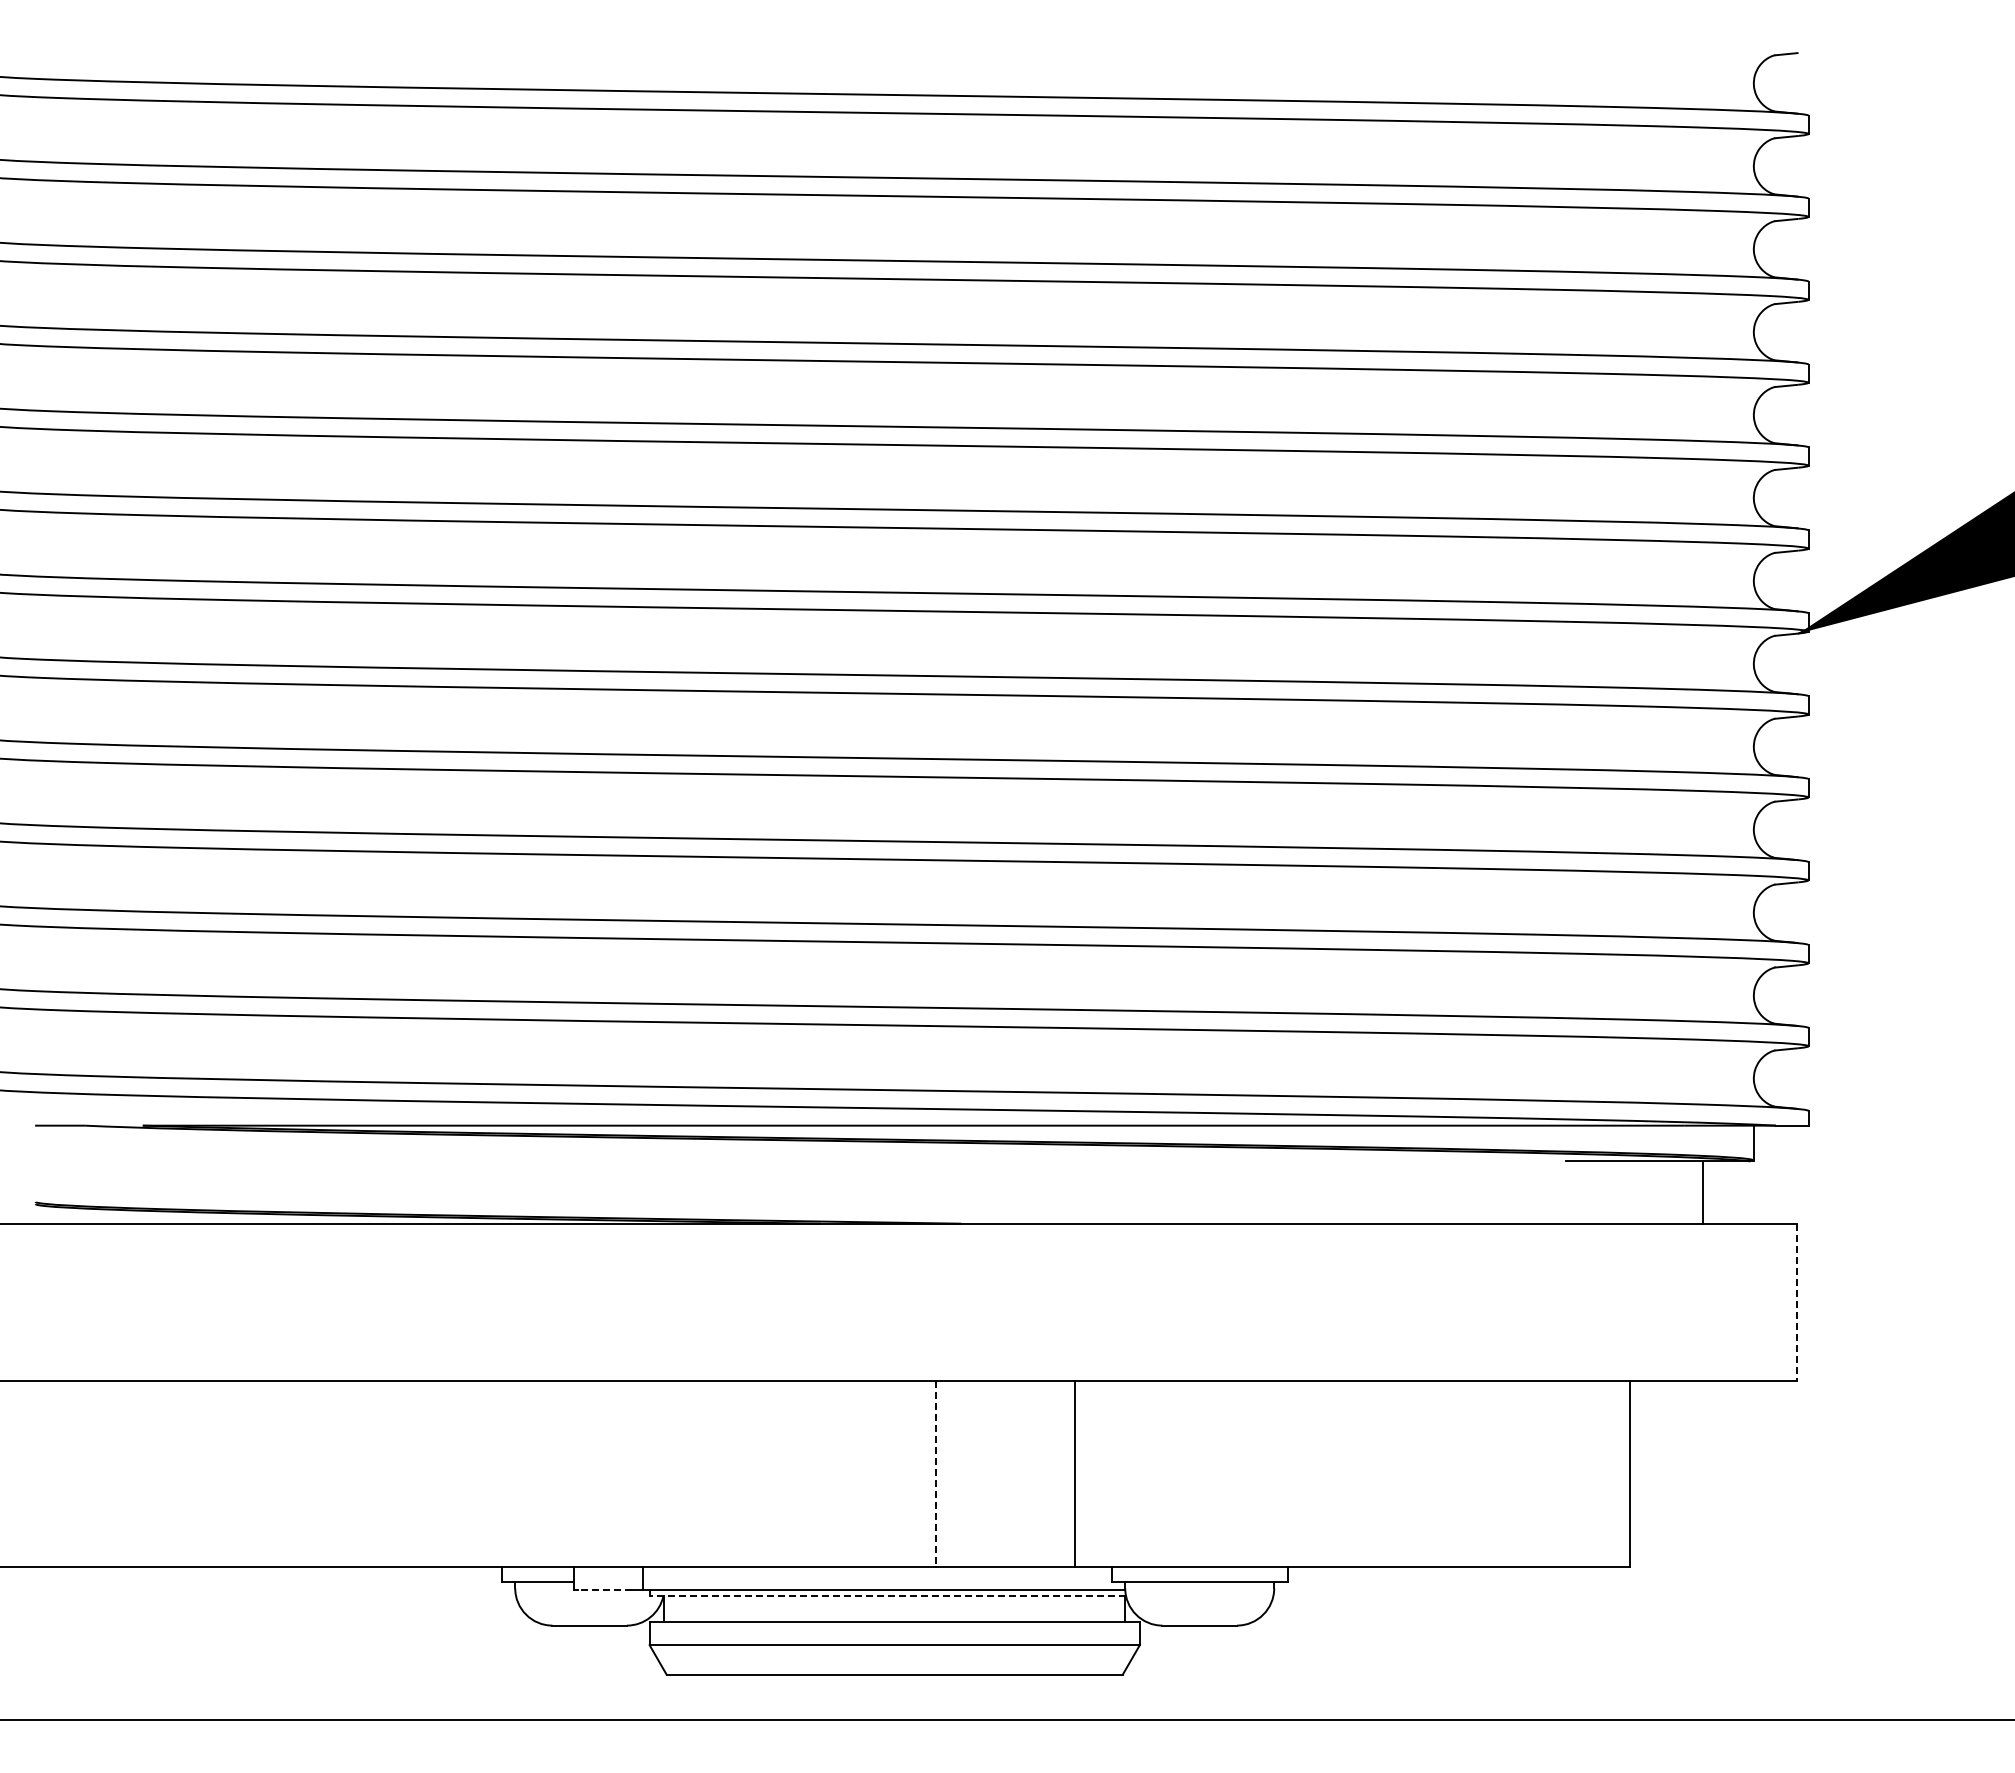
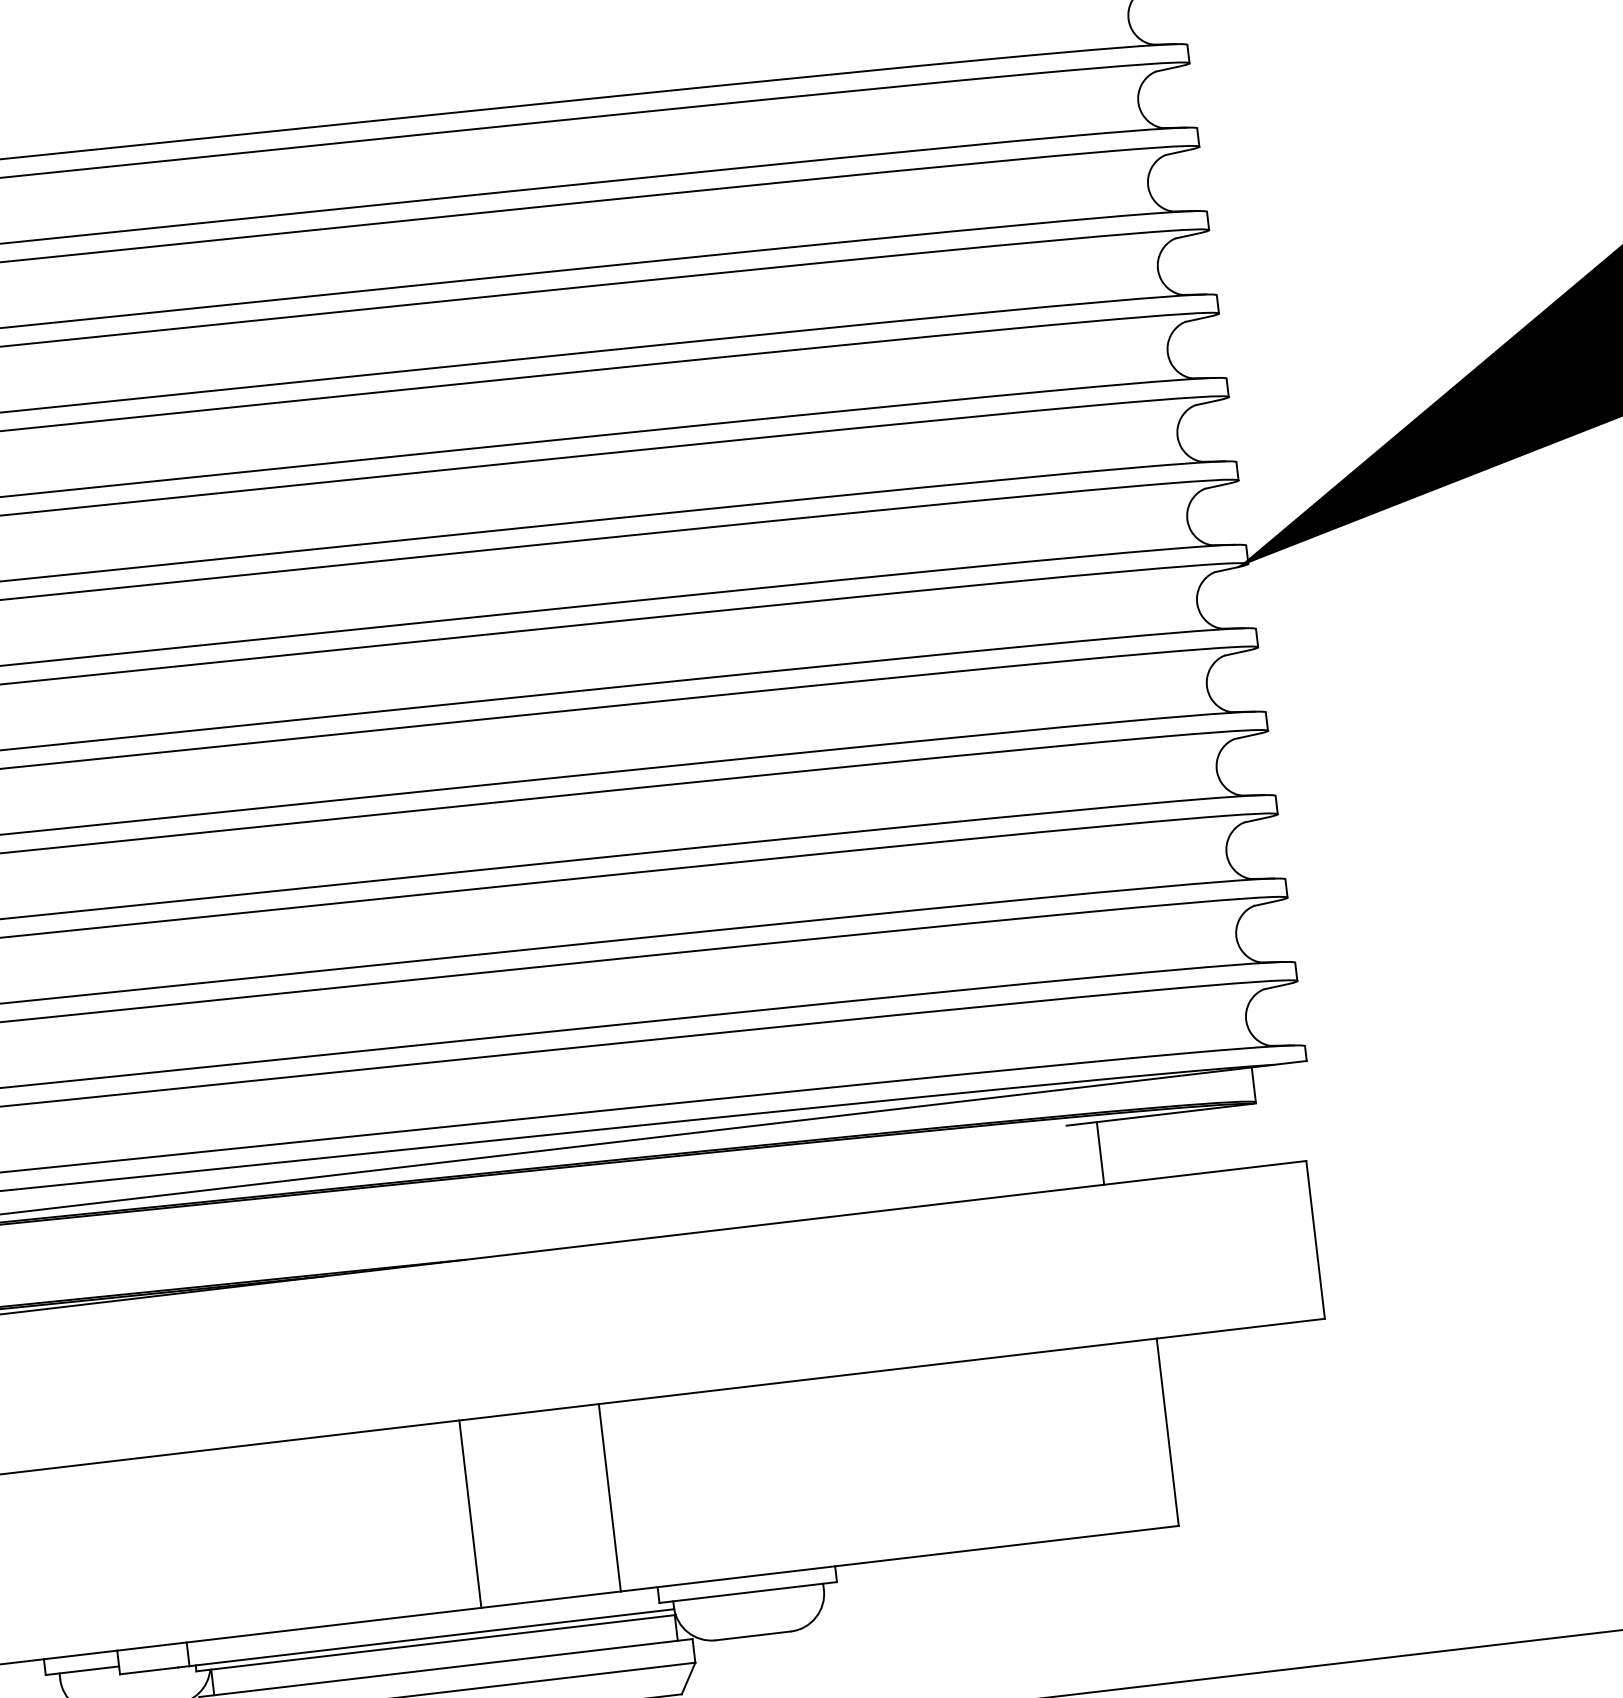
line: (1702, 1192) -> (1100, 1153), moved
line: (1796, 1302) -> (1315, 1240), dashed -> solid
line: (936, 1474) -> (470, 1515), dashed -> solid
line: (604, 1590) -> (150, 1670), dashed -> solid
line: (887, 1596) -> (435, 1643), dashed -> solid

